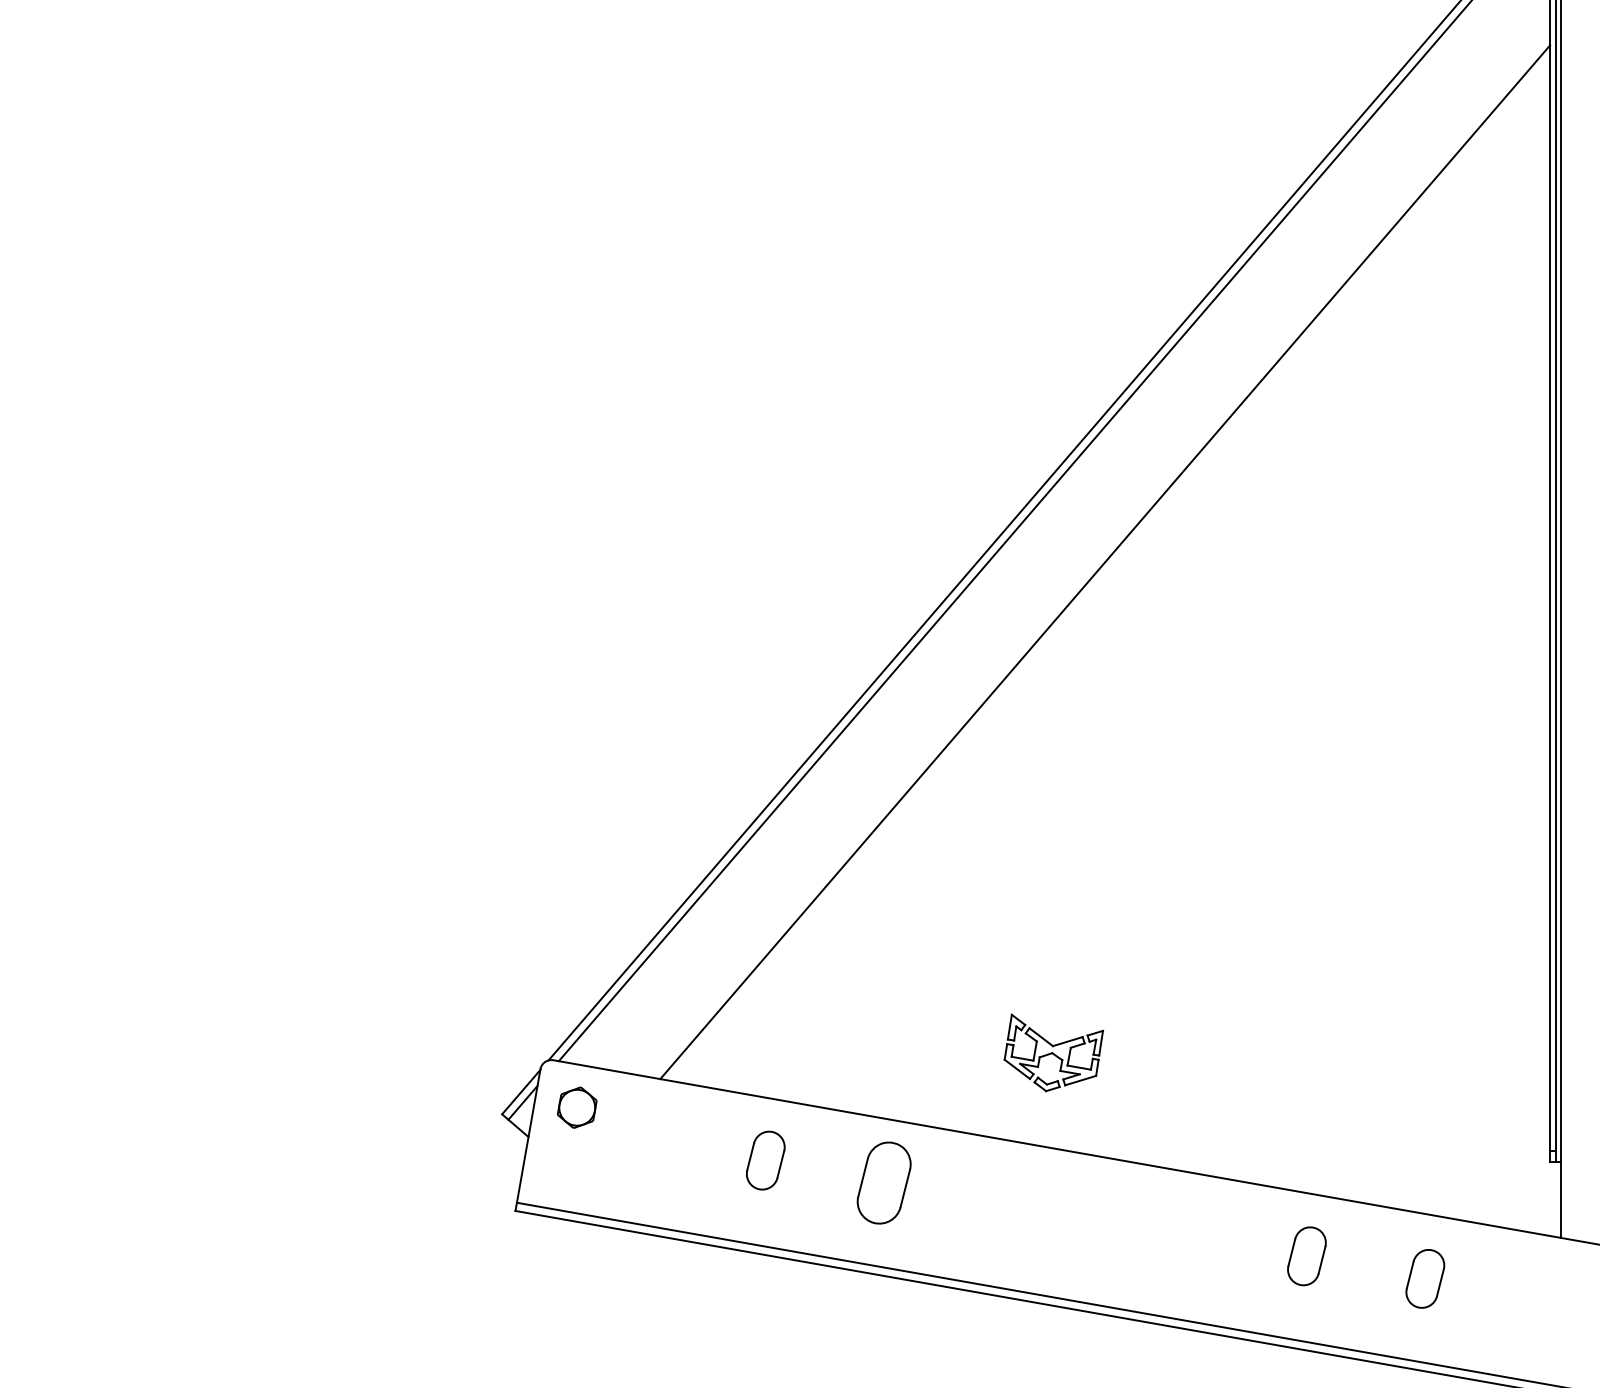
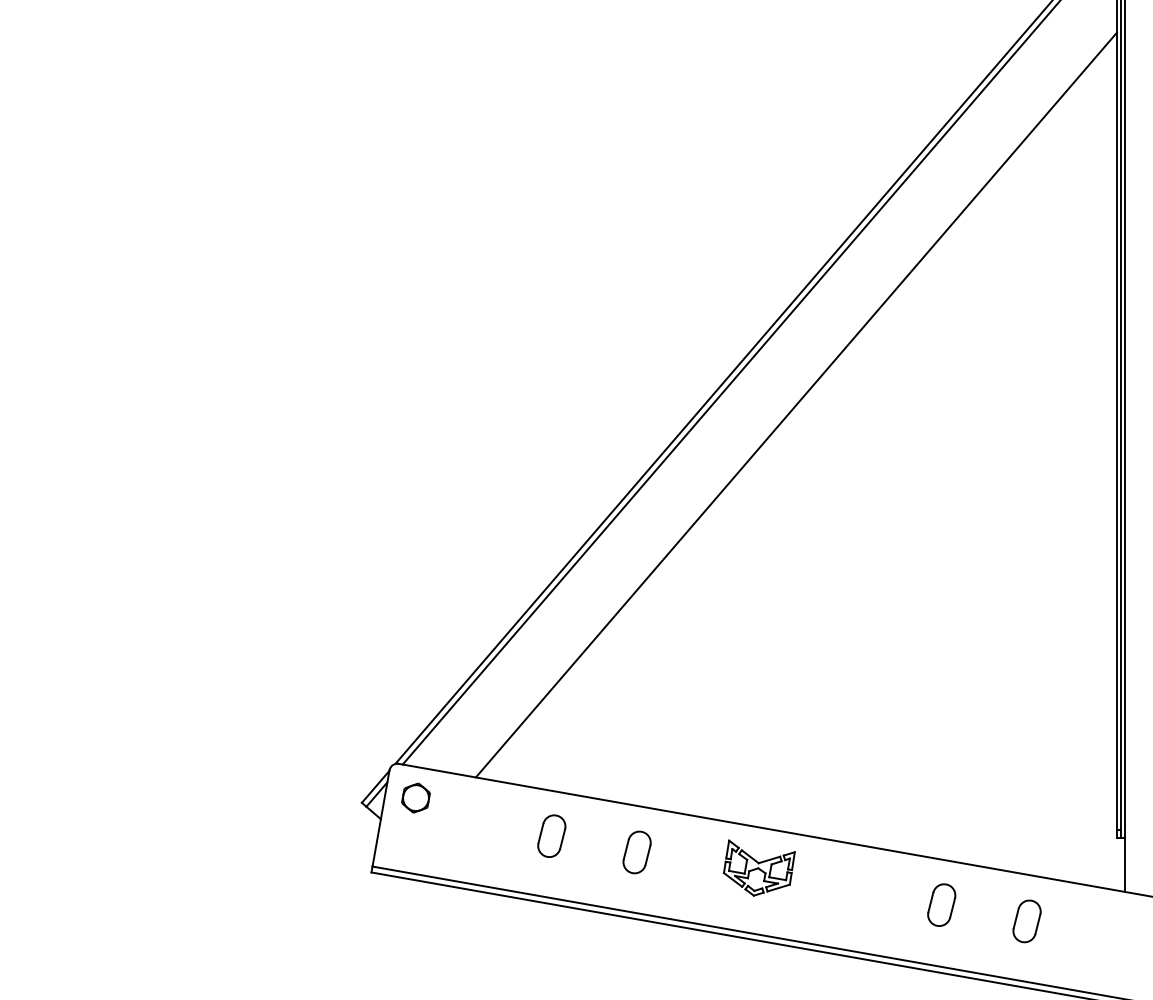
part: (1053, 1052) -> (759, 867), moved
part: (883, 1183) -> (636, 852), size x0.71

